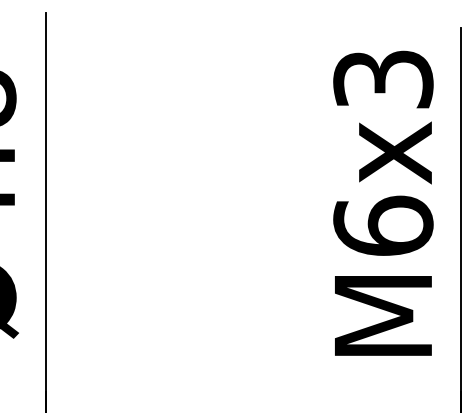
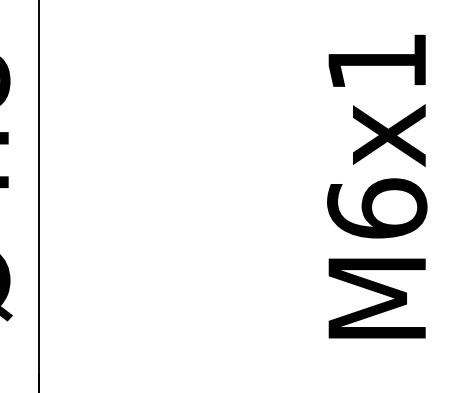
text: (383, 79) -> (377, 62), M6x3 -> M6x1

